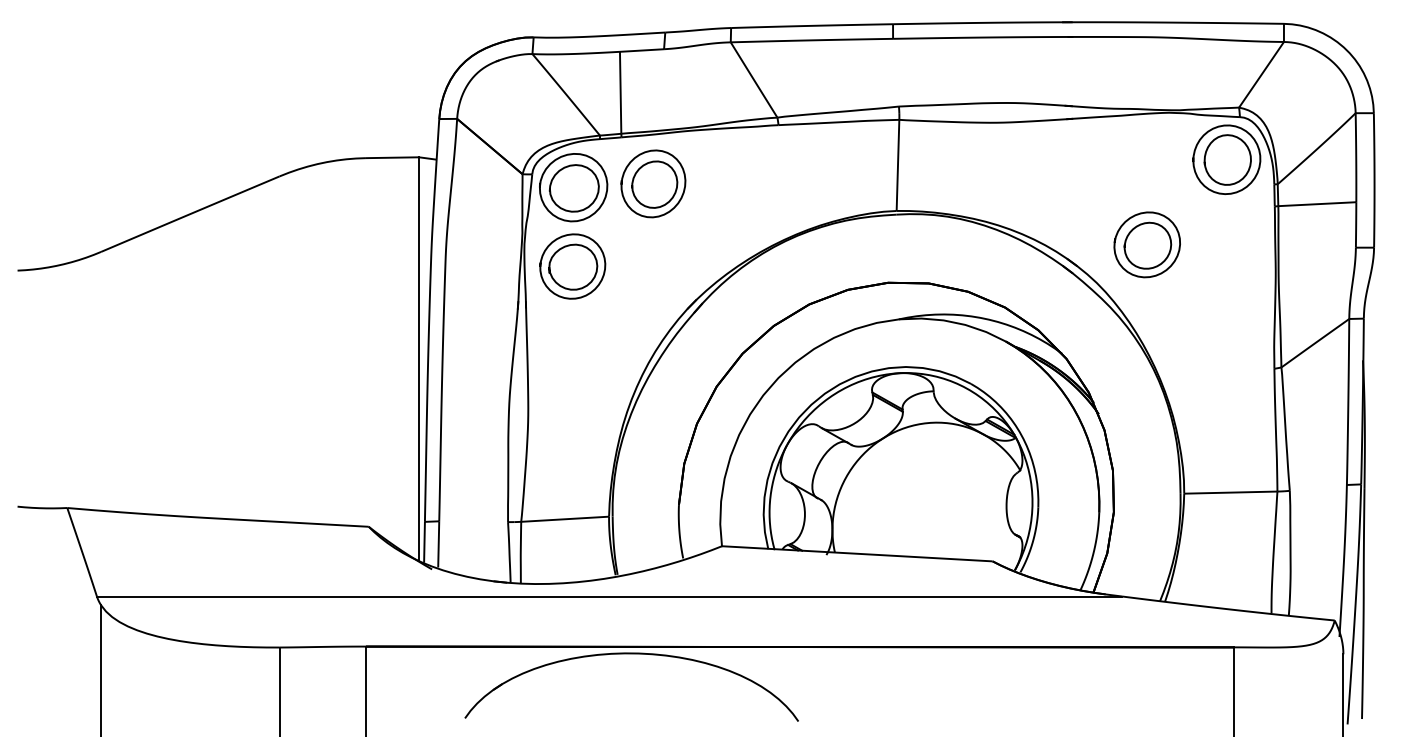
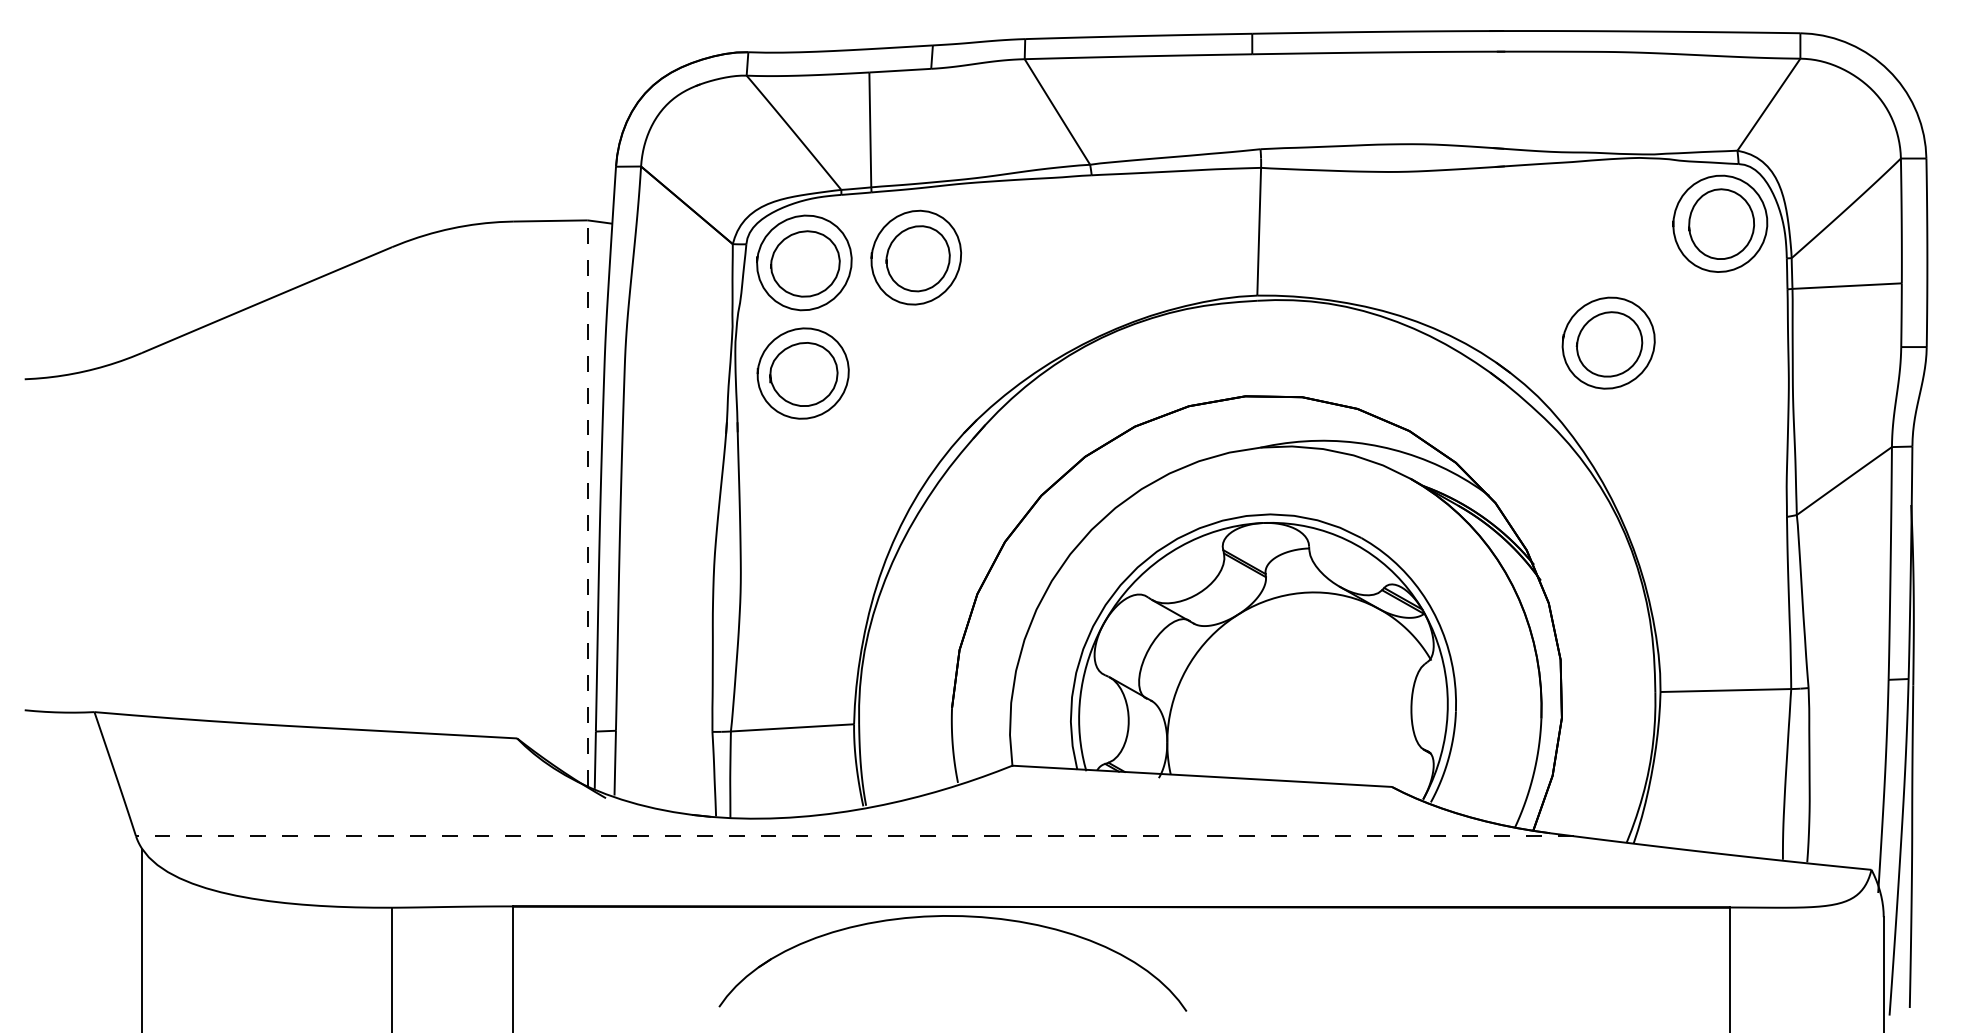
line: (418, 359) -> (587, 503), solid -> dashed
line: (609, 596) -> (854, 836), solid -> dashed
part: (631, 653) -> (952, 916), moved

